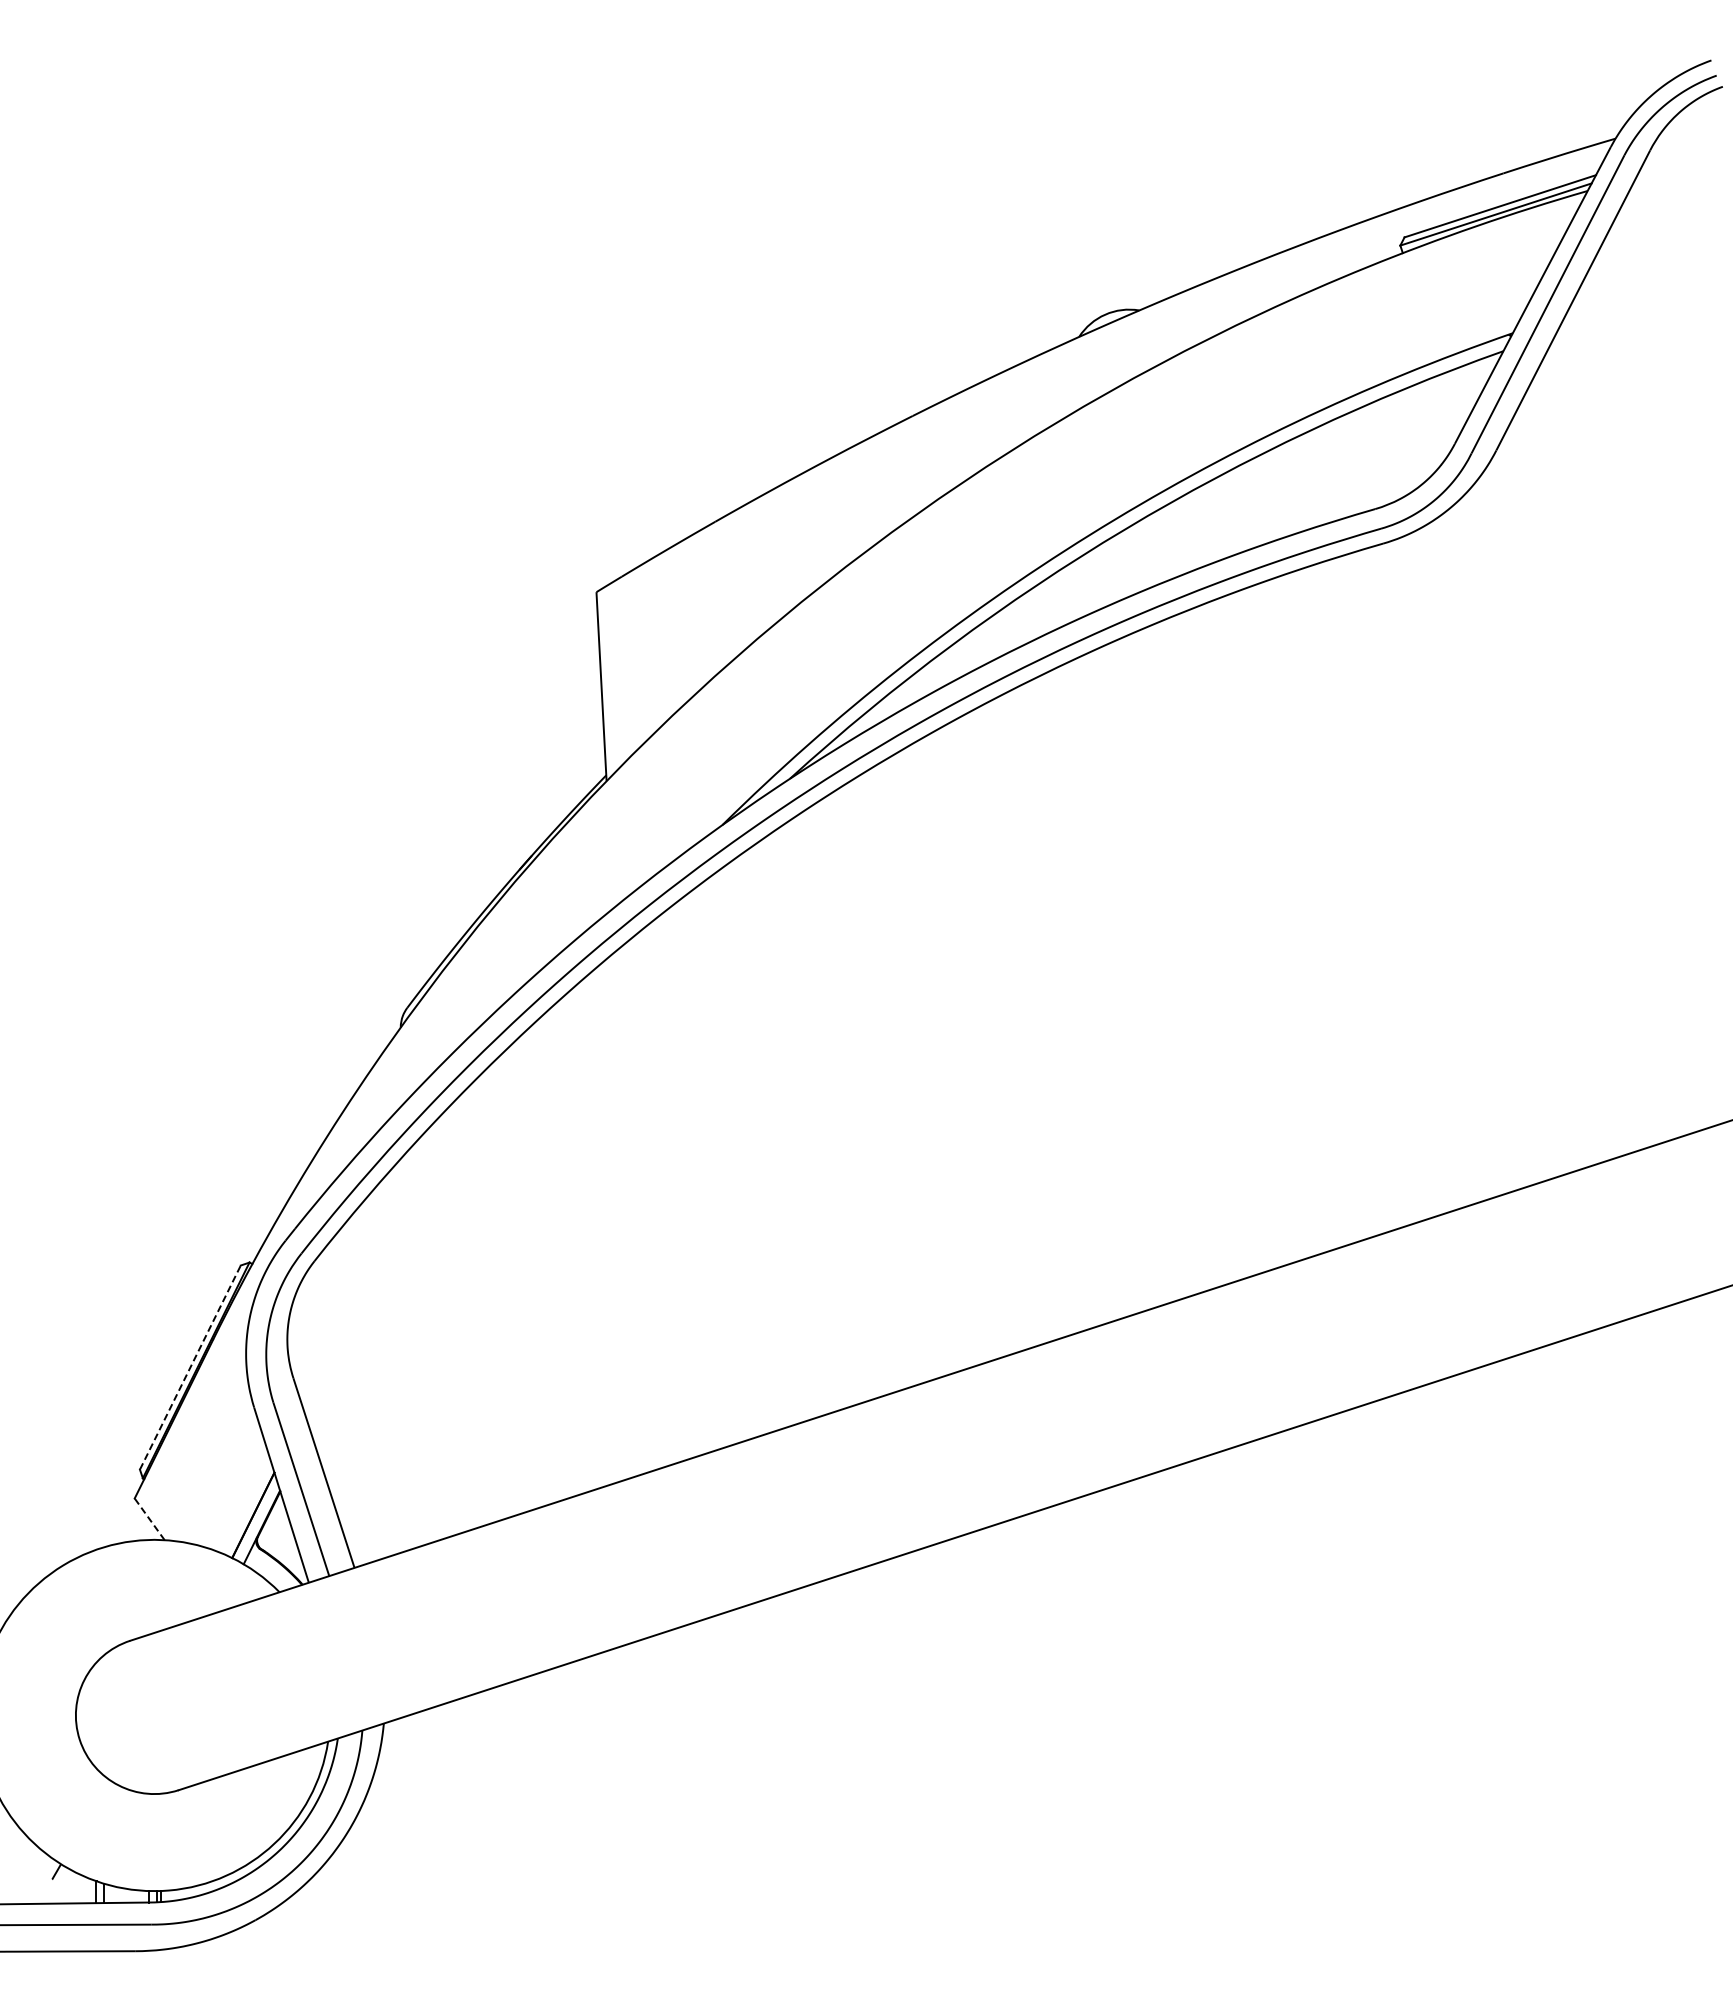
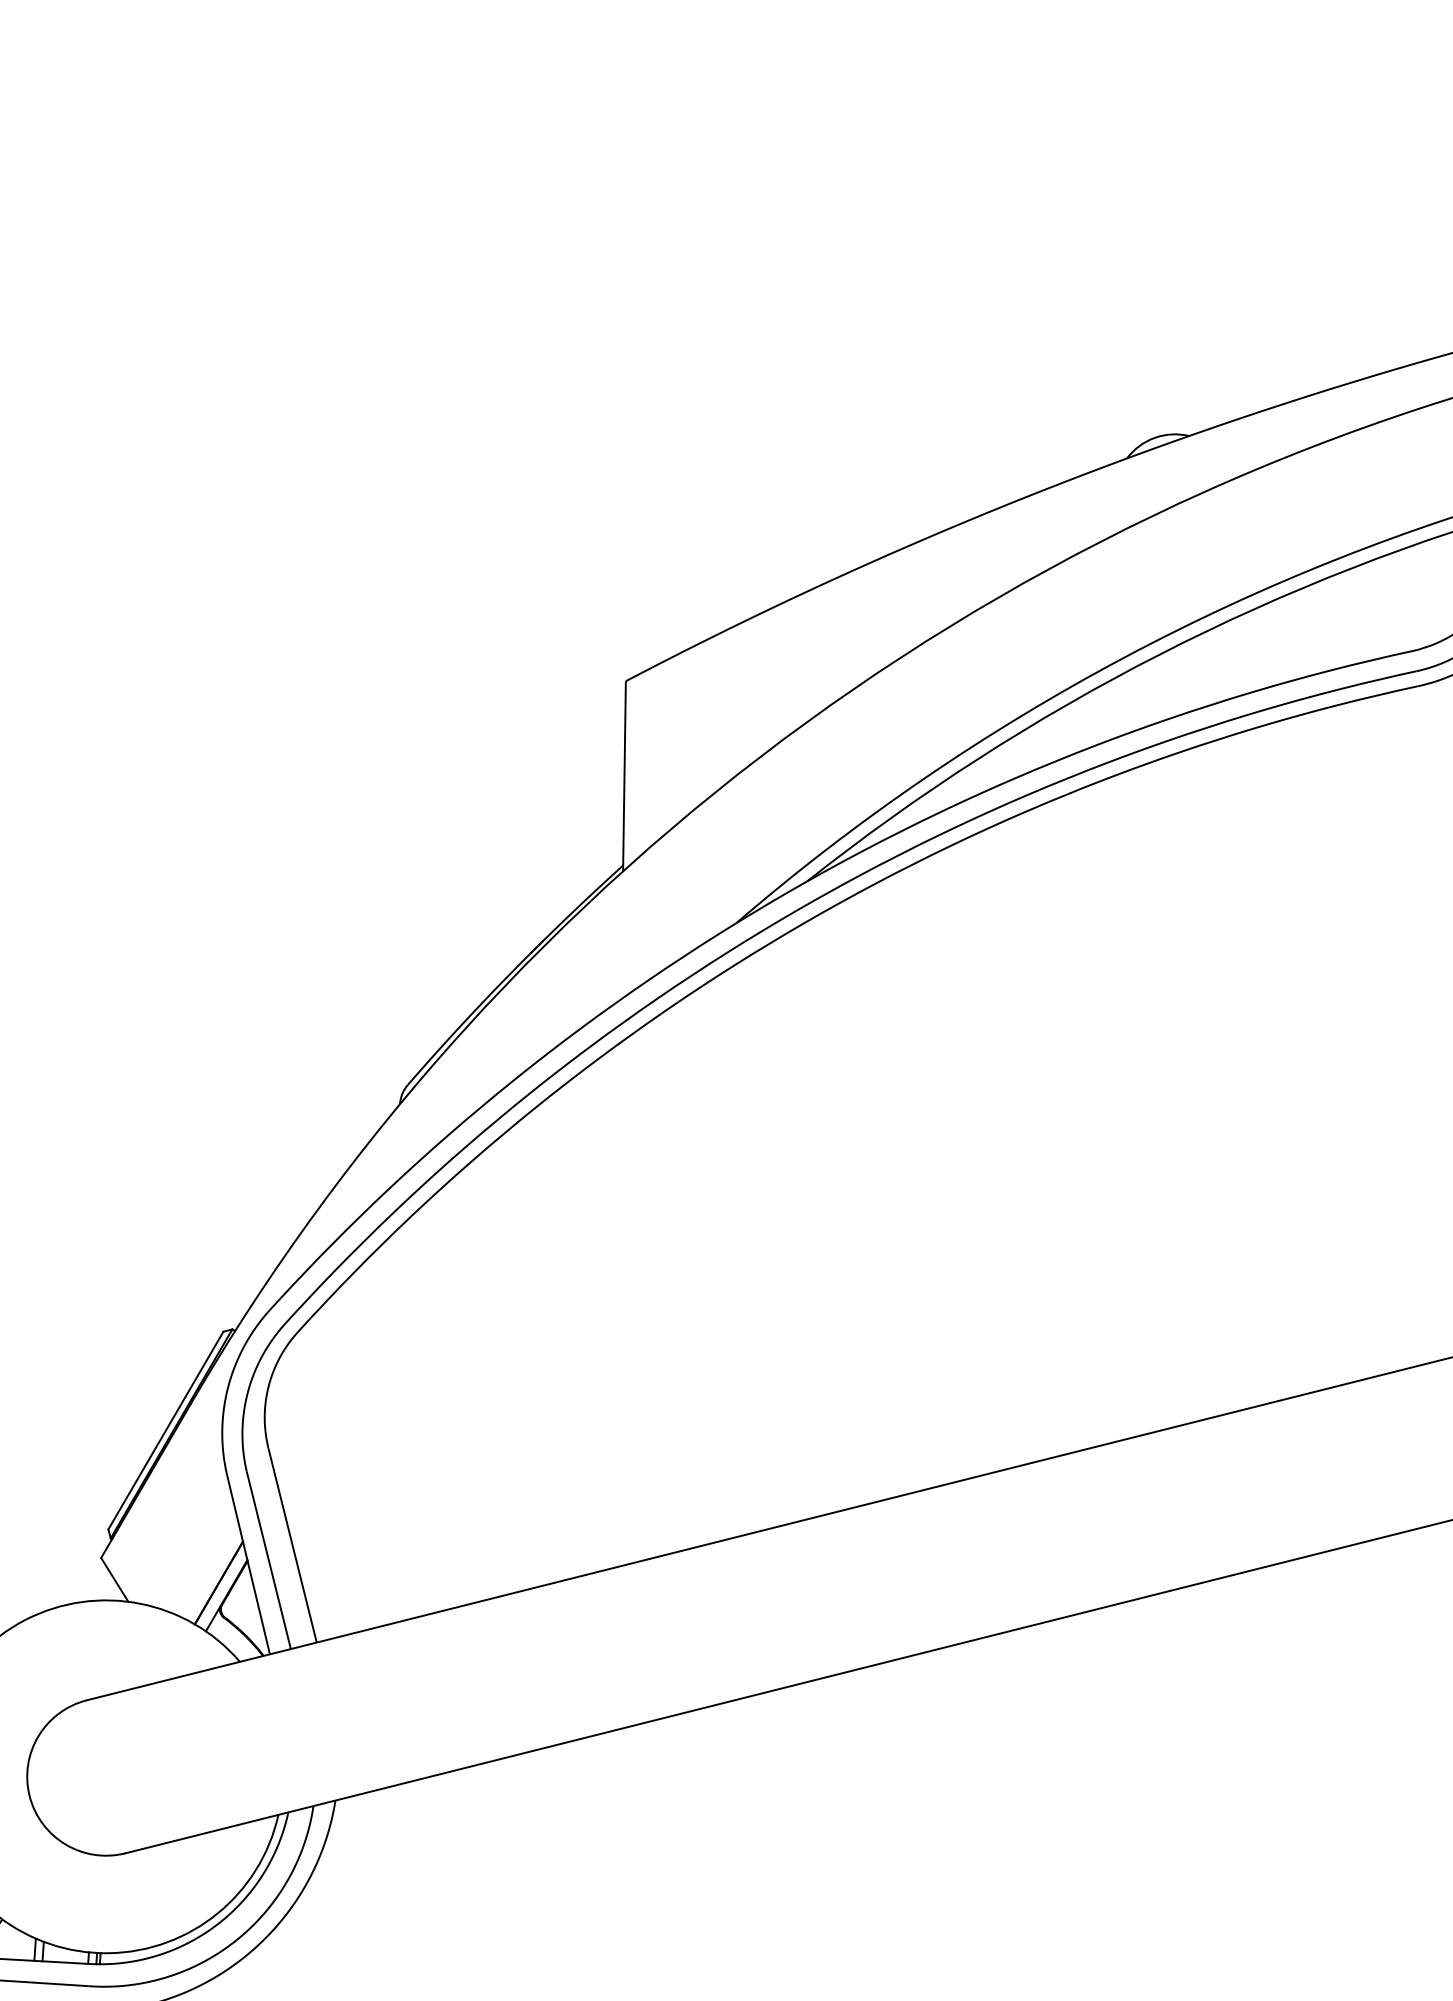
line: (190, 1367) -> (166, 1430), dashed -> solid
line: (149, 1519) -> (114, 1580), dashed -> solid

